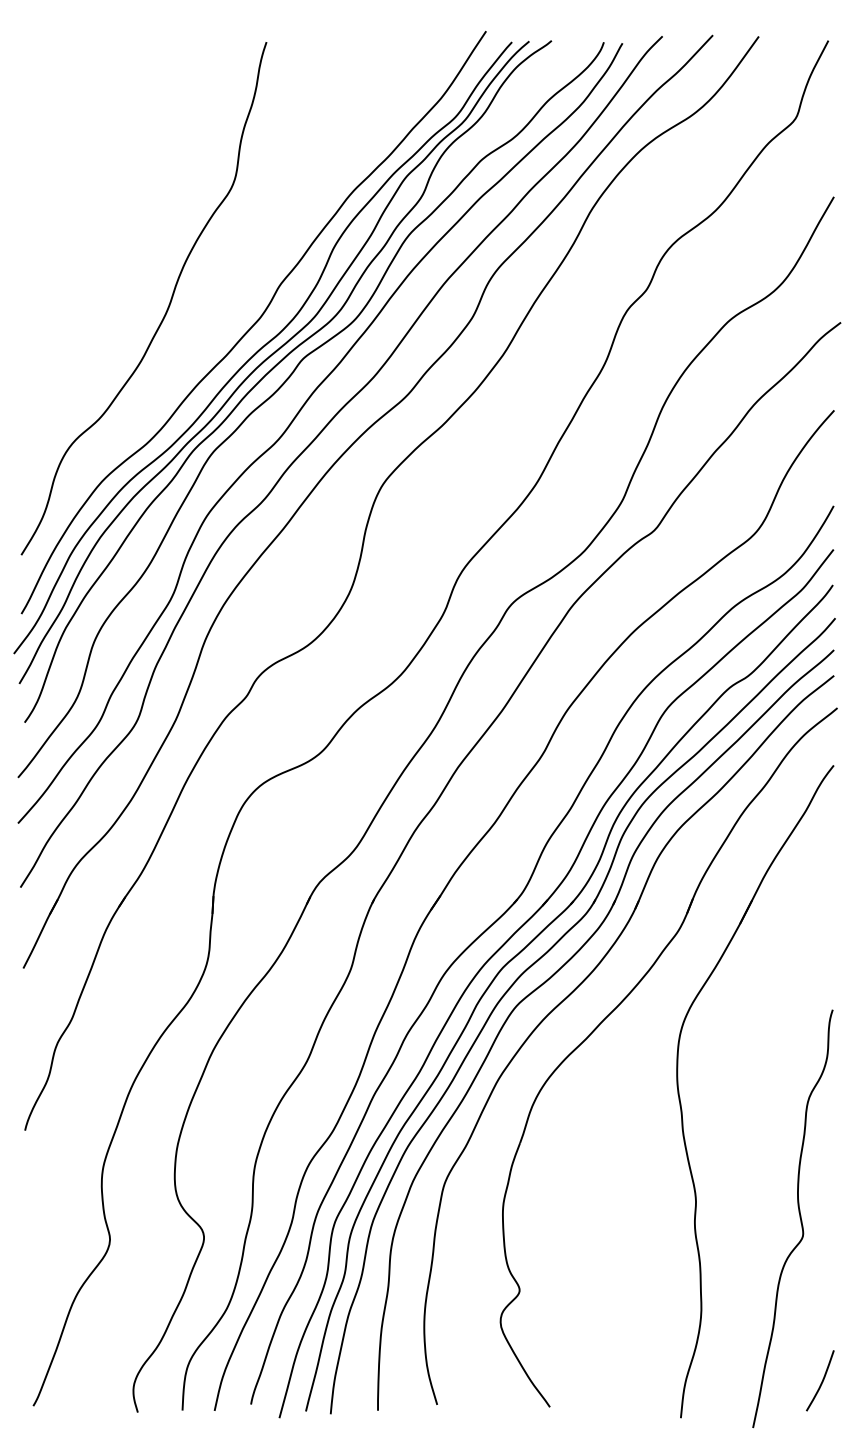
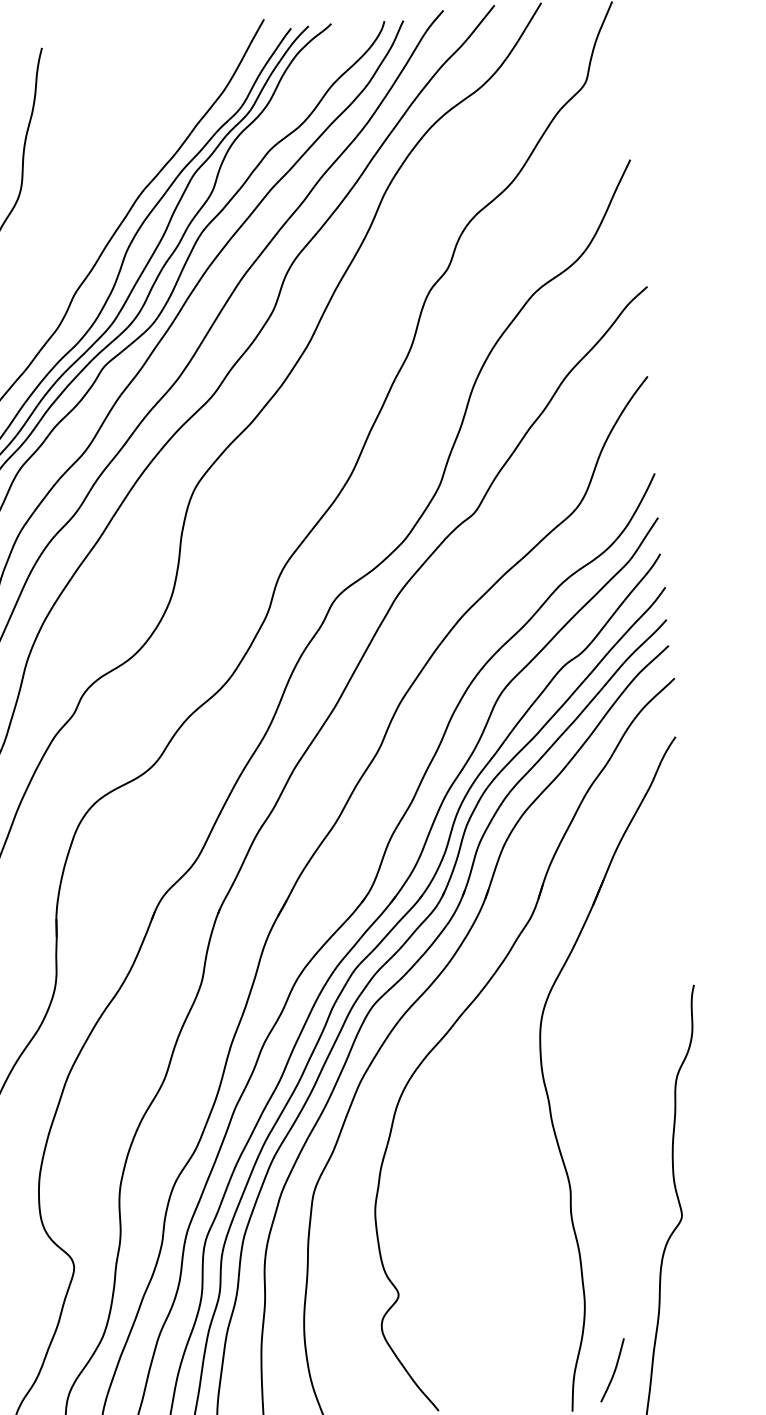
curve: (821, 1381) -> (613, 1370), moved

